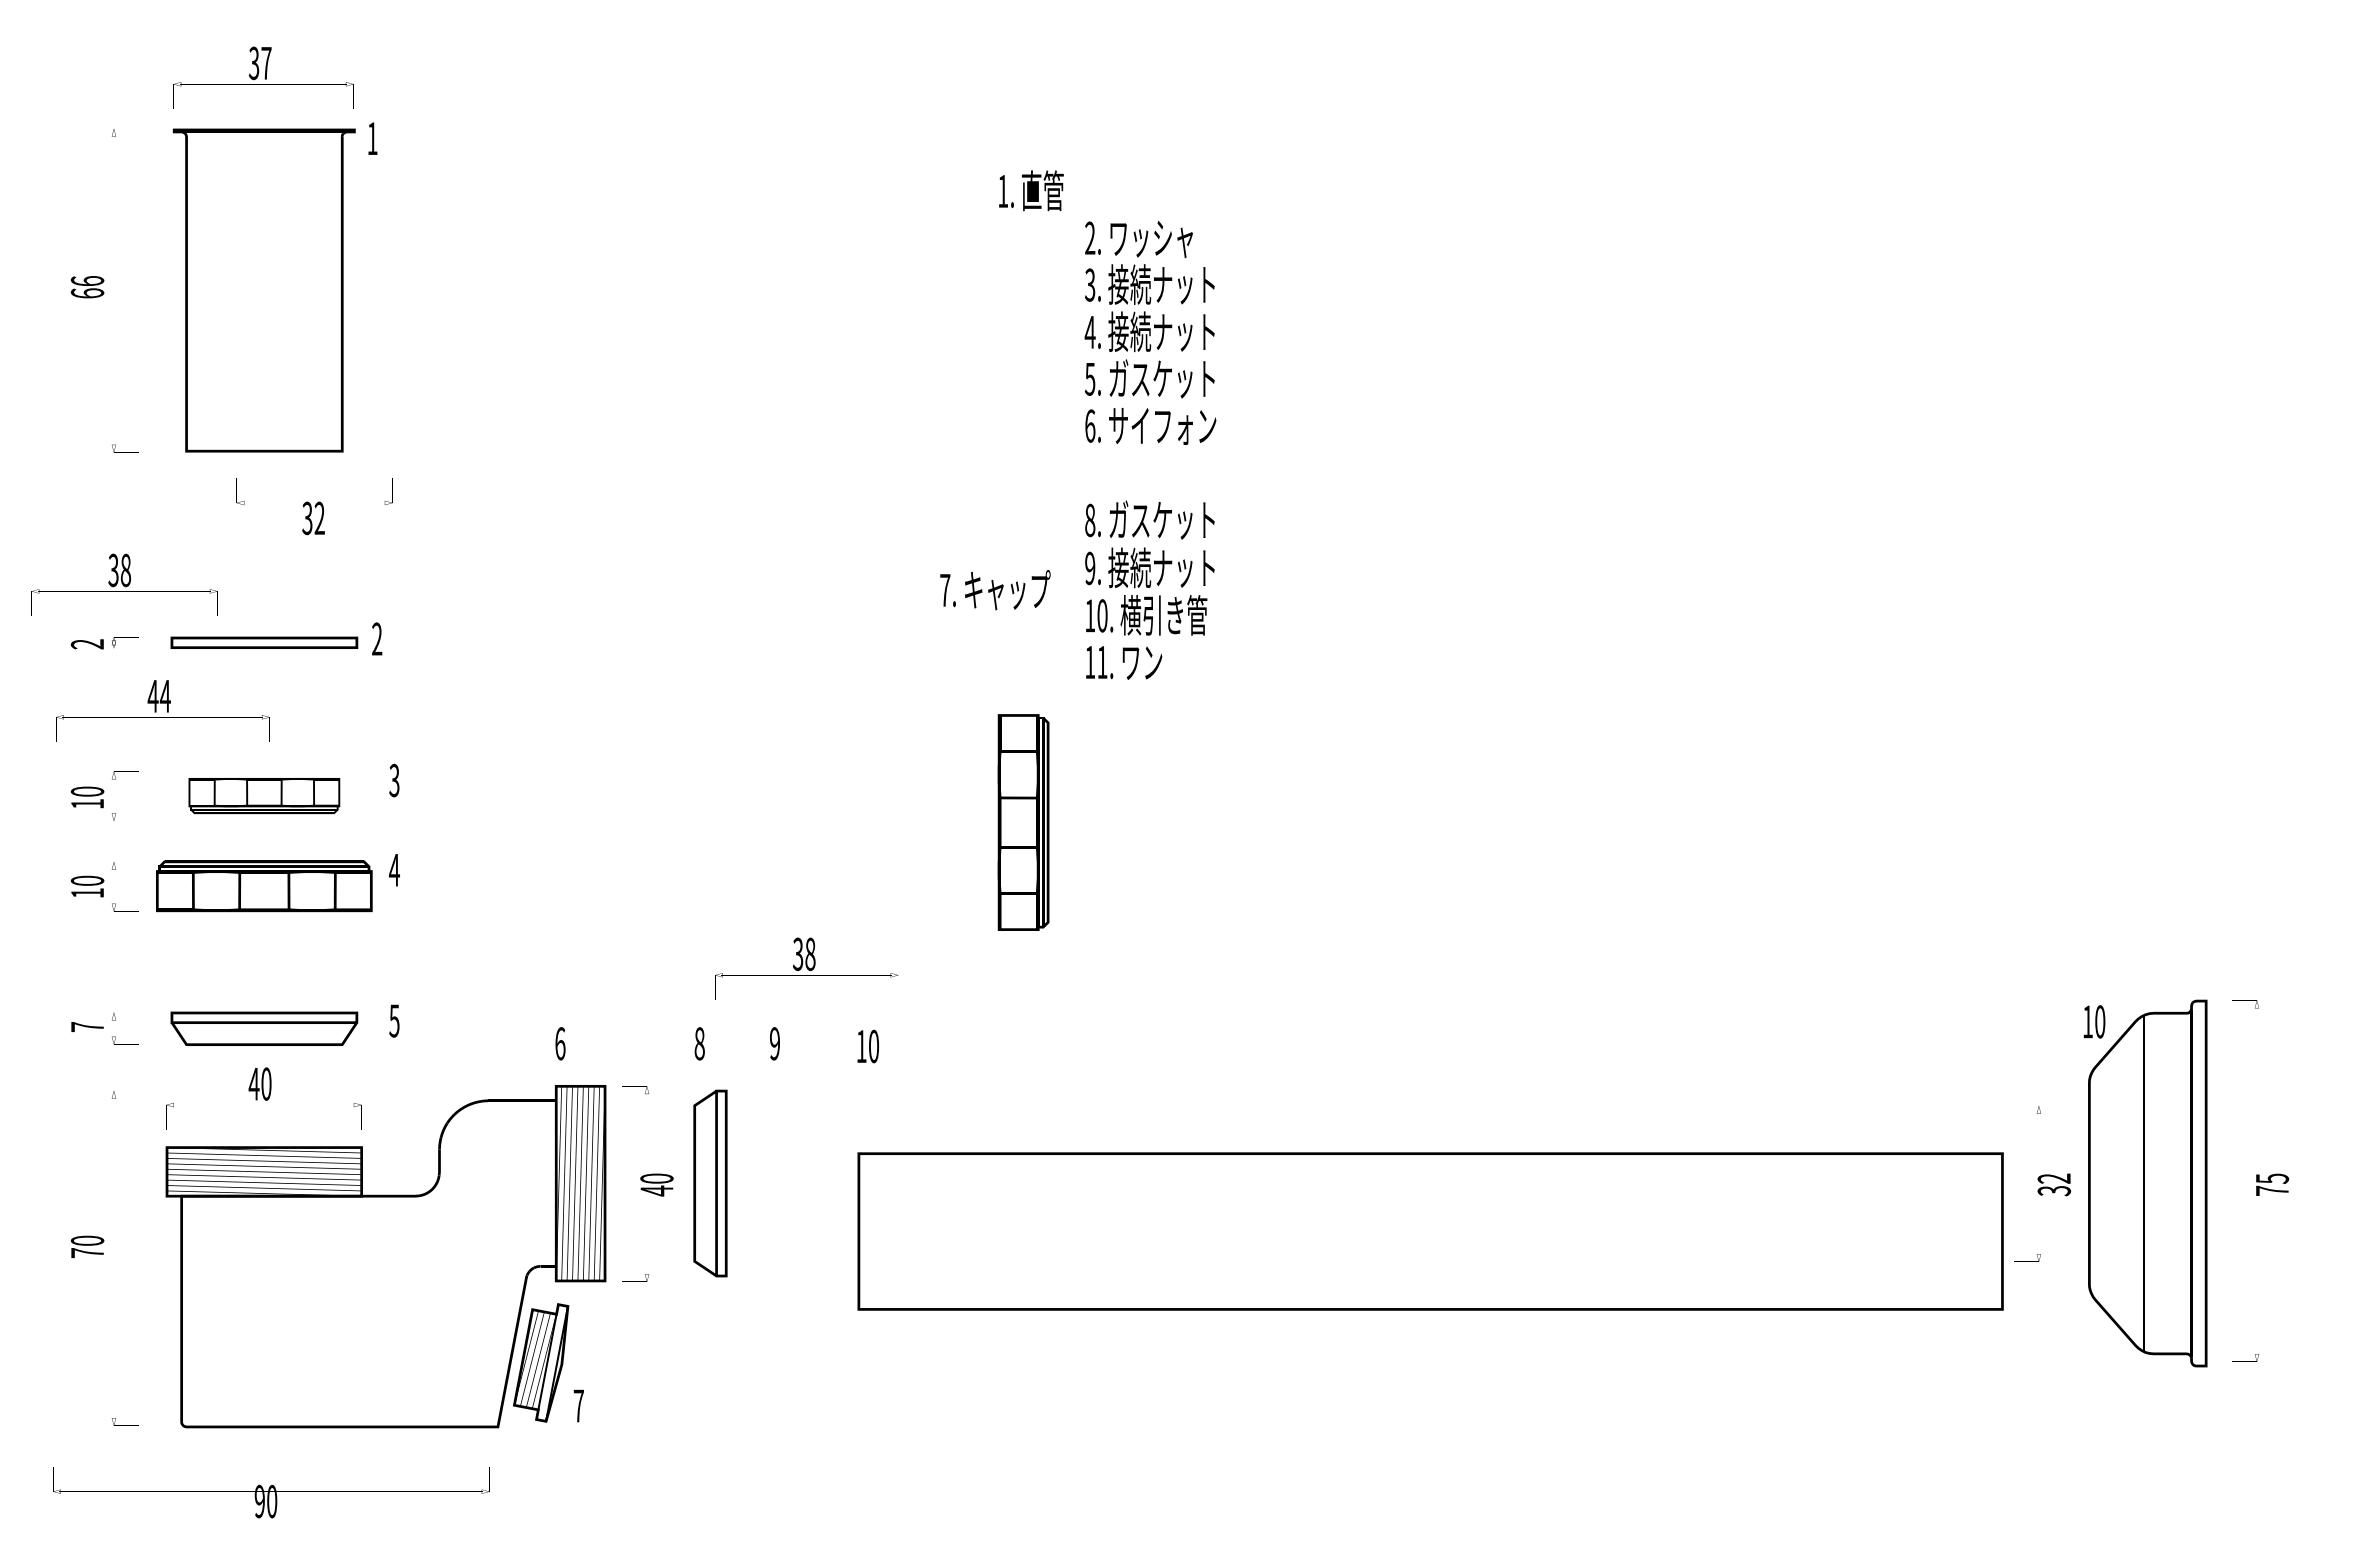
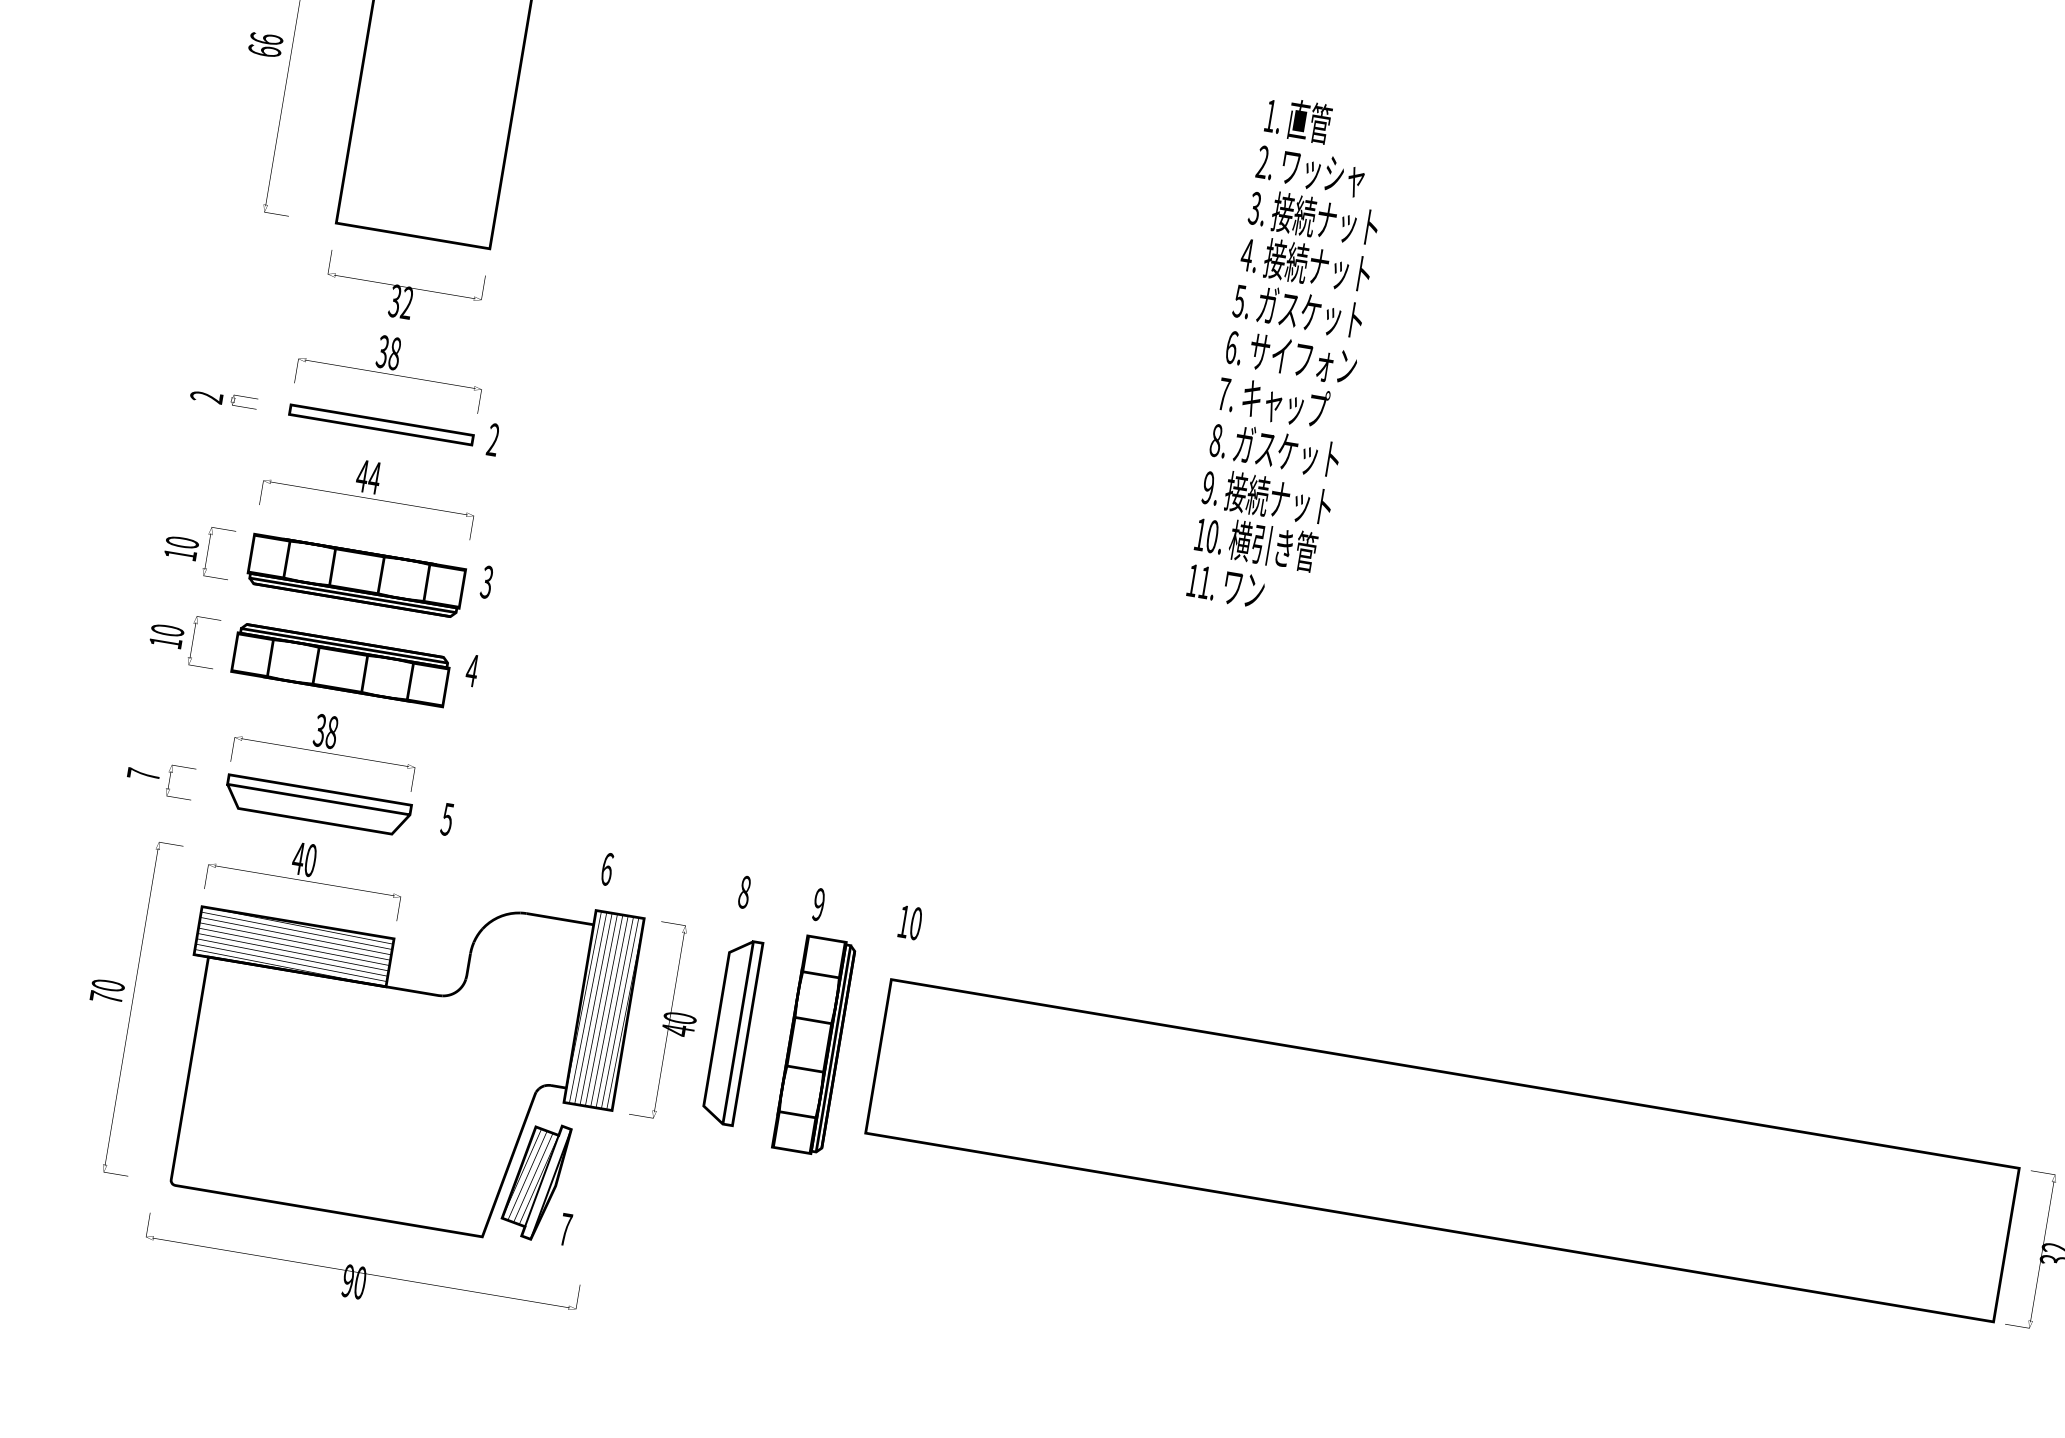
text: (1031, 190) -> (1298, 119), moved
text: (314, 506) -> (404, 290), moved
text: (124, 584) -> (391, 367), moved
text: (995, 590) -> (1273, 402), moved
text: (162, 710) -> (369, 491), moved
part: (264, 795) -> (356, 575), size x1.43
part: (1023, 822) -> (814, 1045), moved
text: (806, 968) -> (325, 745), moved
part: (1430, 1231) -> (1442, 1150), moved
text: (271, 1492) -> (361, 1273), moved

